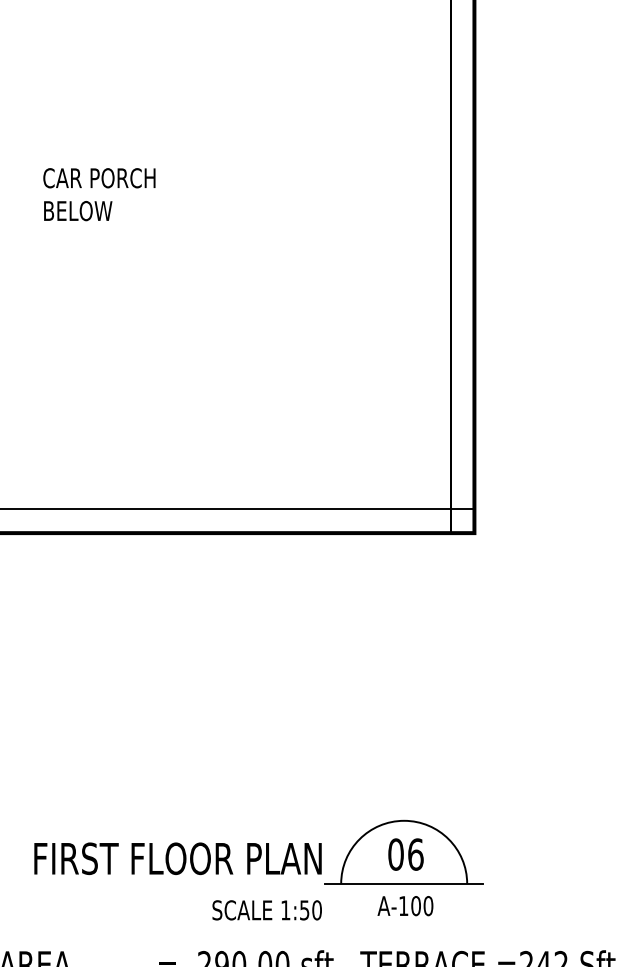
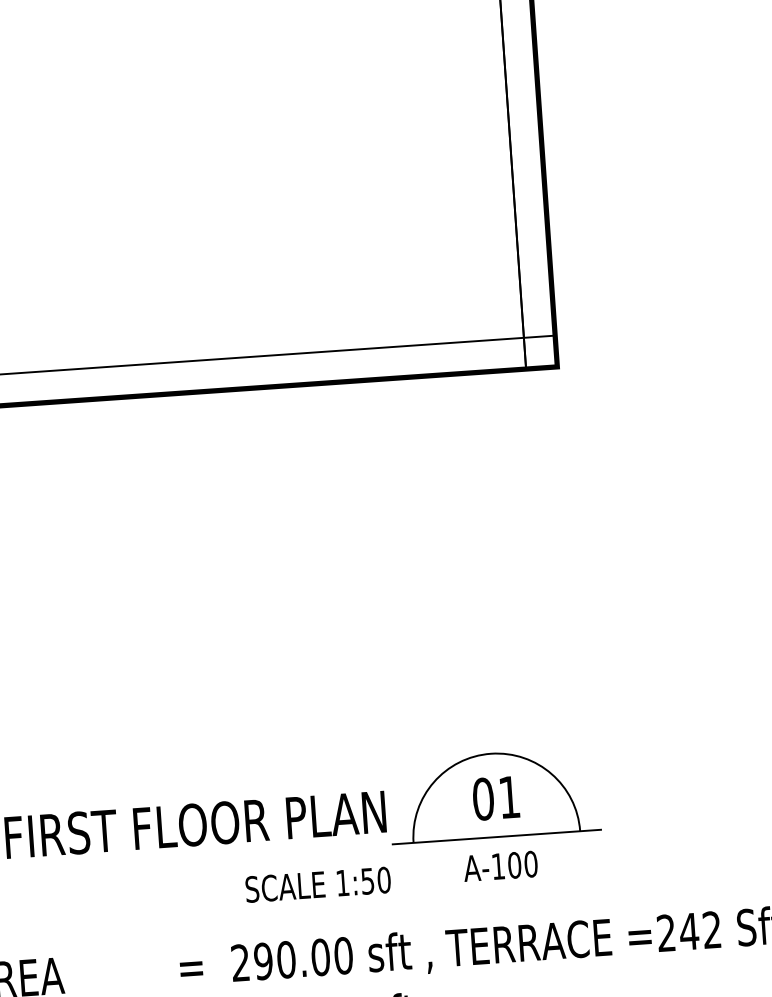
text: (415, 854) -> (509, 797), 06 -> 01

